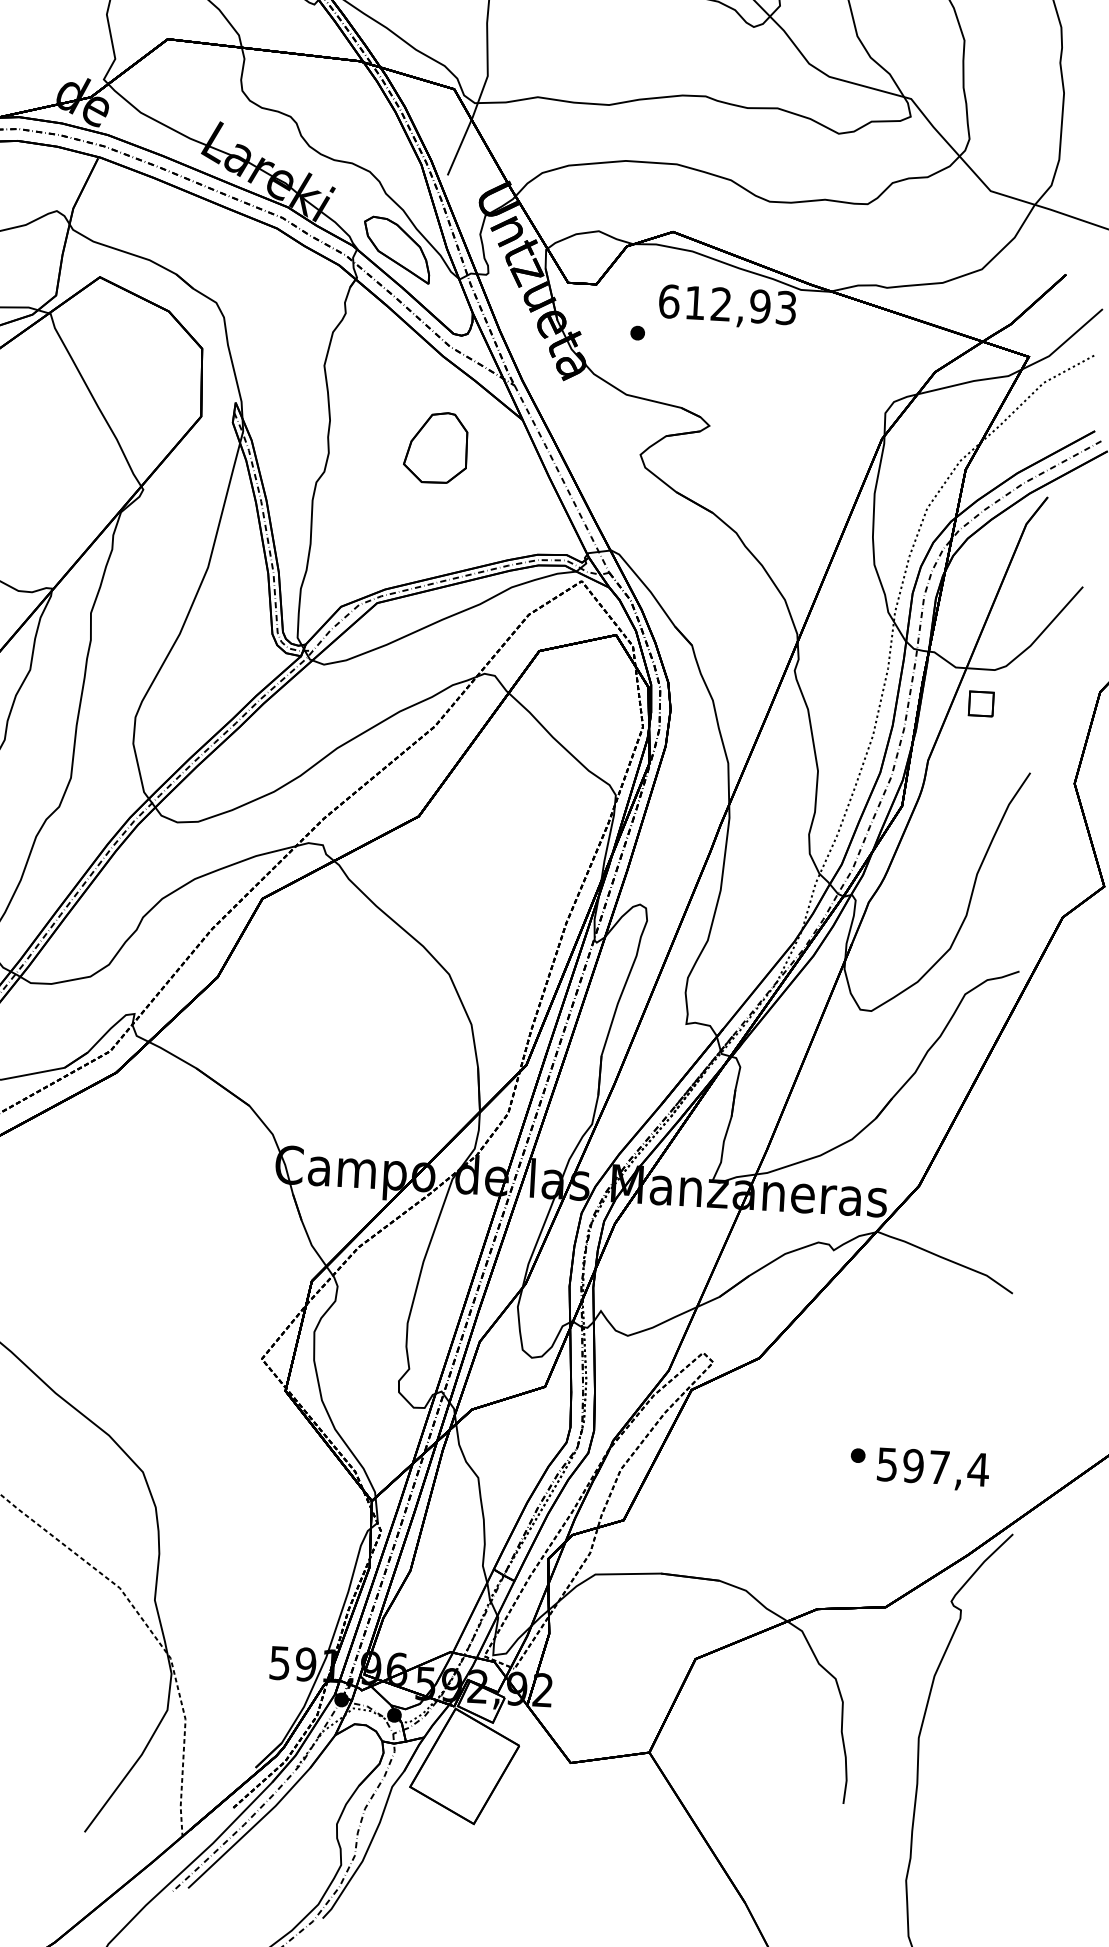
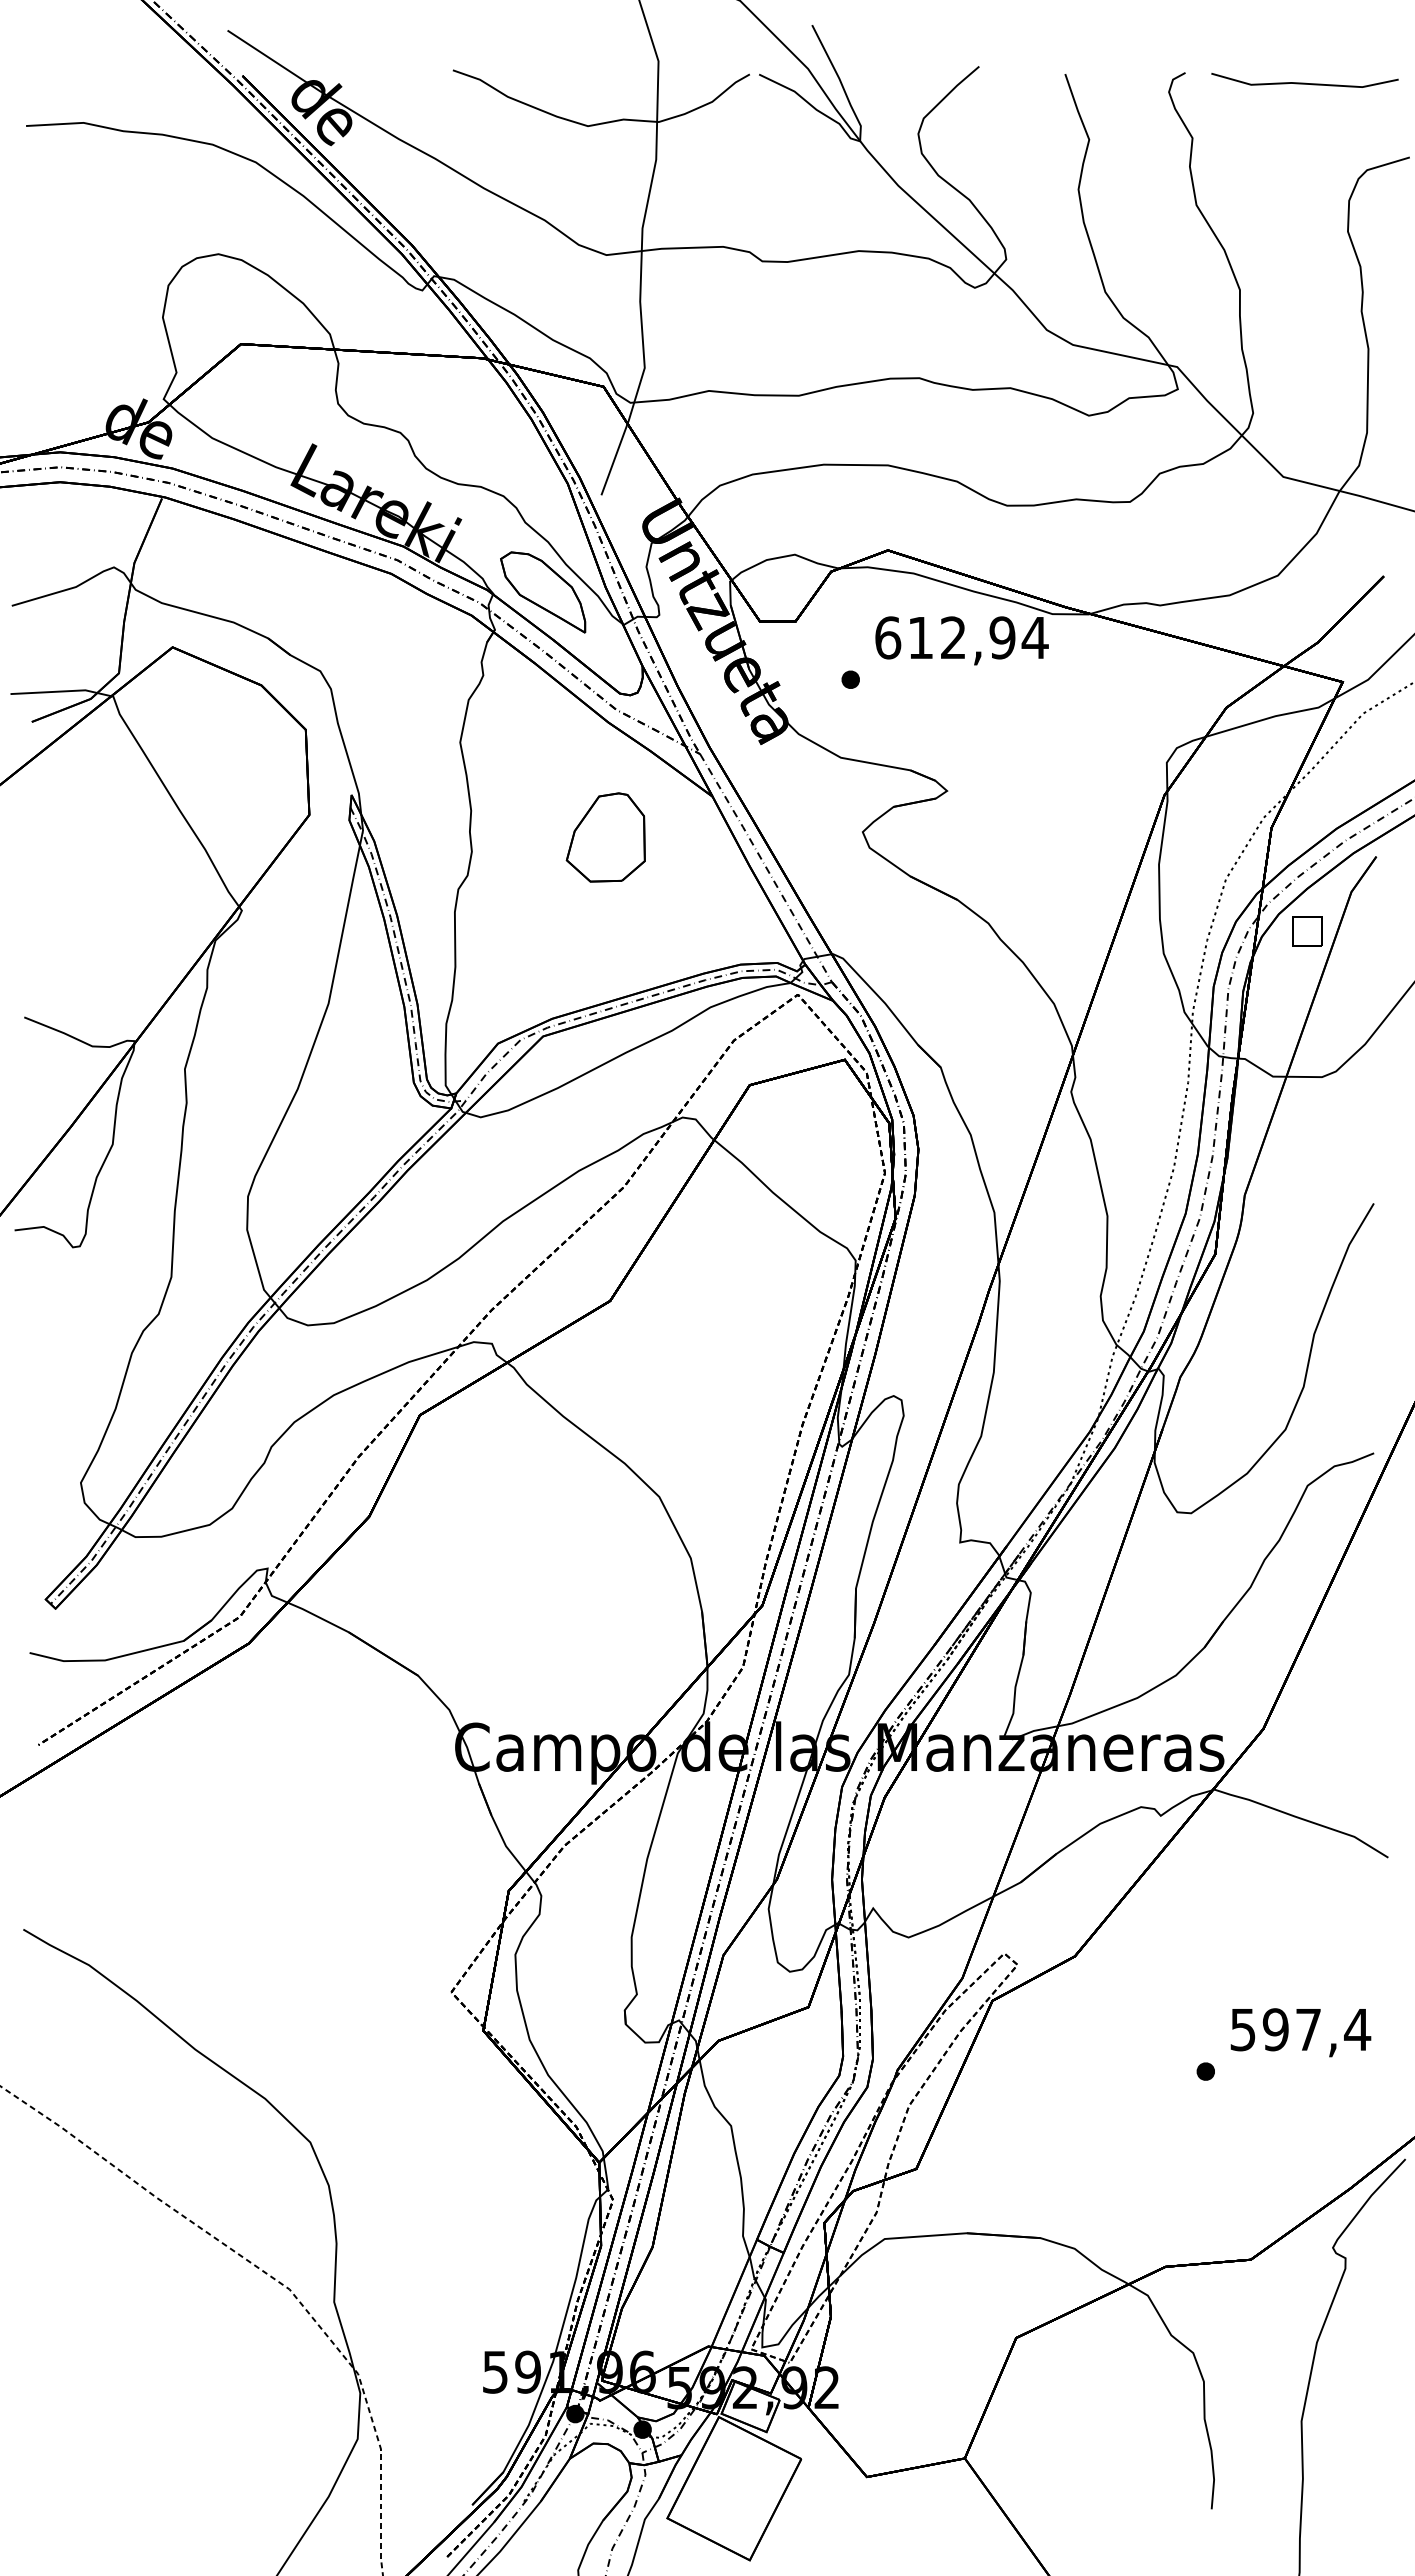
text: (785, 307) -> (1034, 637), 612,93 -> 612,94
part: (981, 703) -> (1307, 931), moved
text: (932, 1469) -> (1300, 2032), moved

